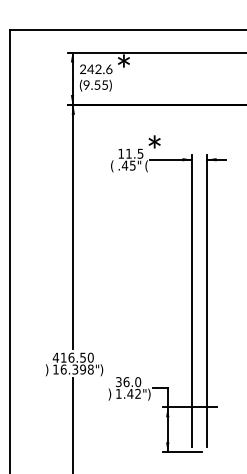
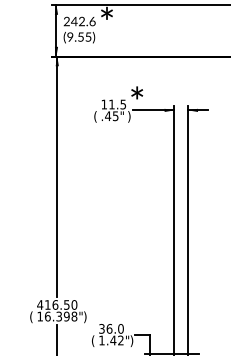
text: (146, 166) -> (129, 117), ( -> )
text: (46, 370) -> (30, 317), ) -> (
text: (109, 394) -> (92, 341), ) -> (

